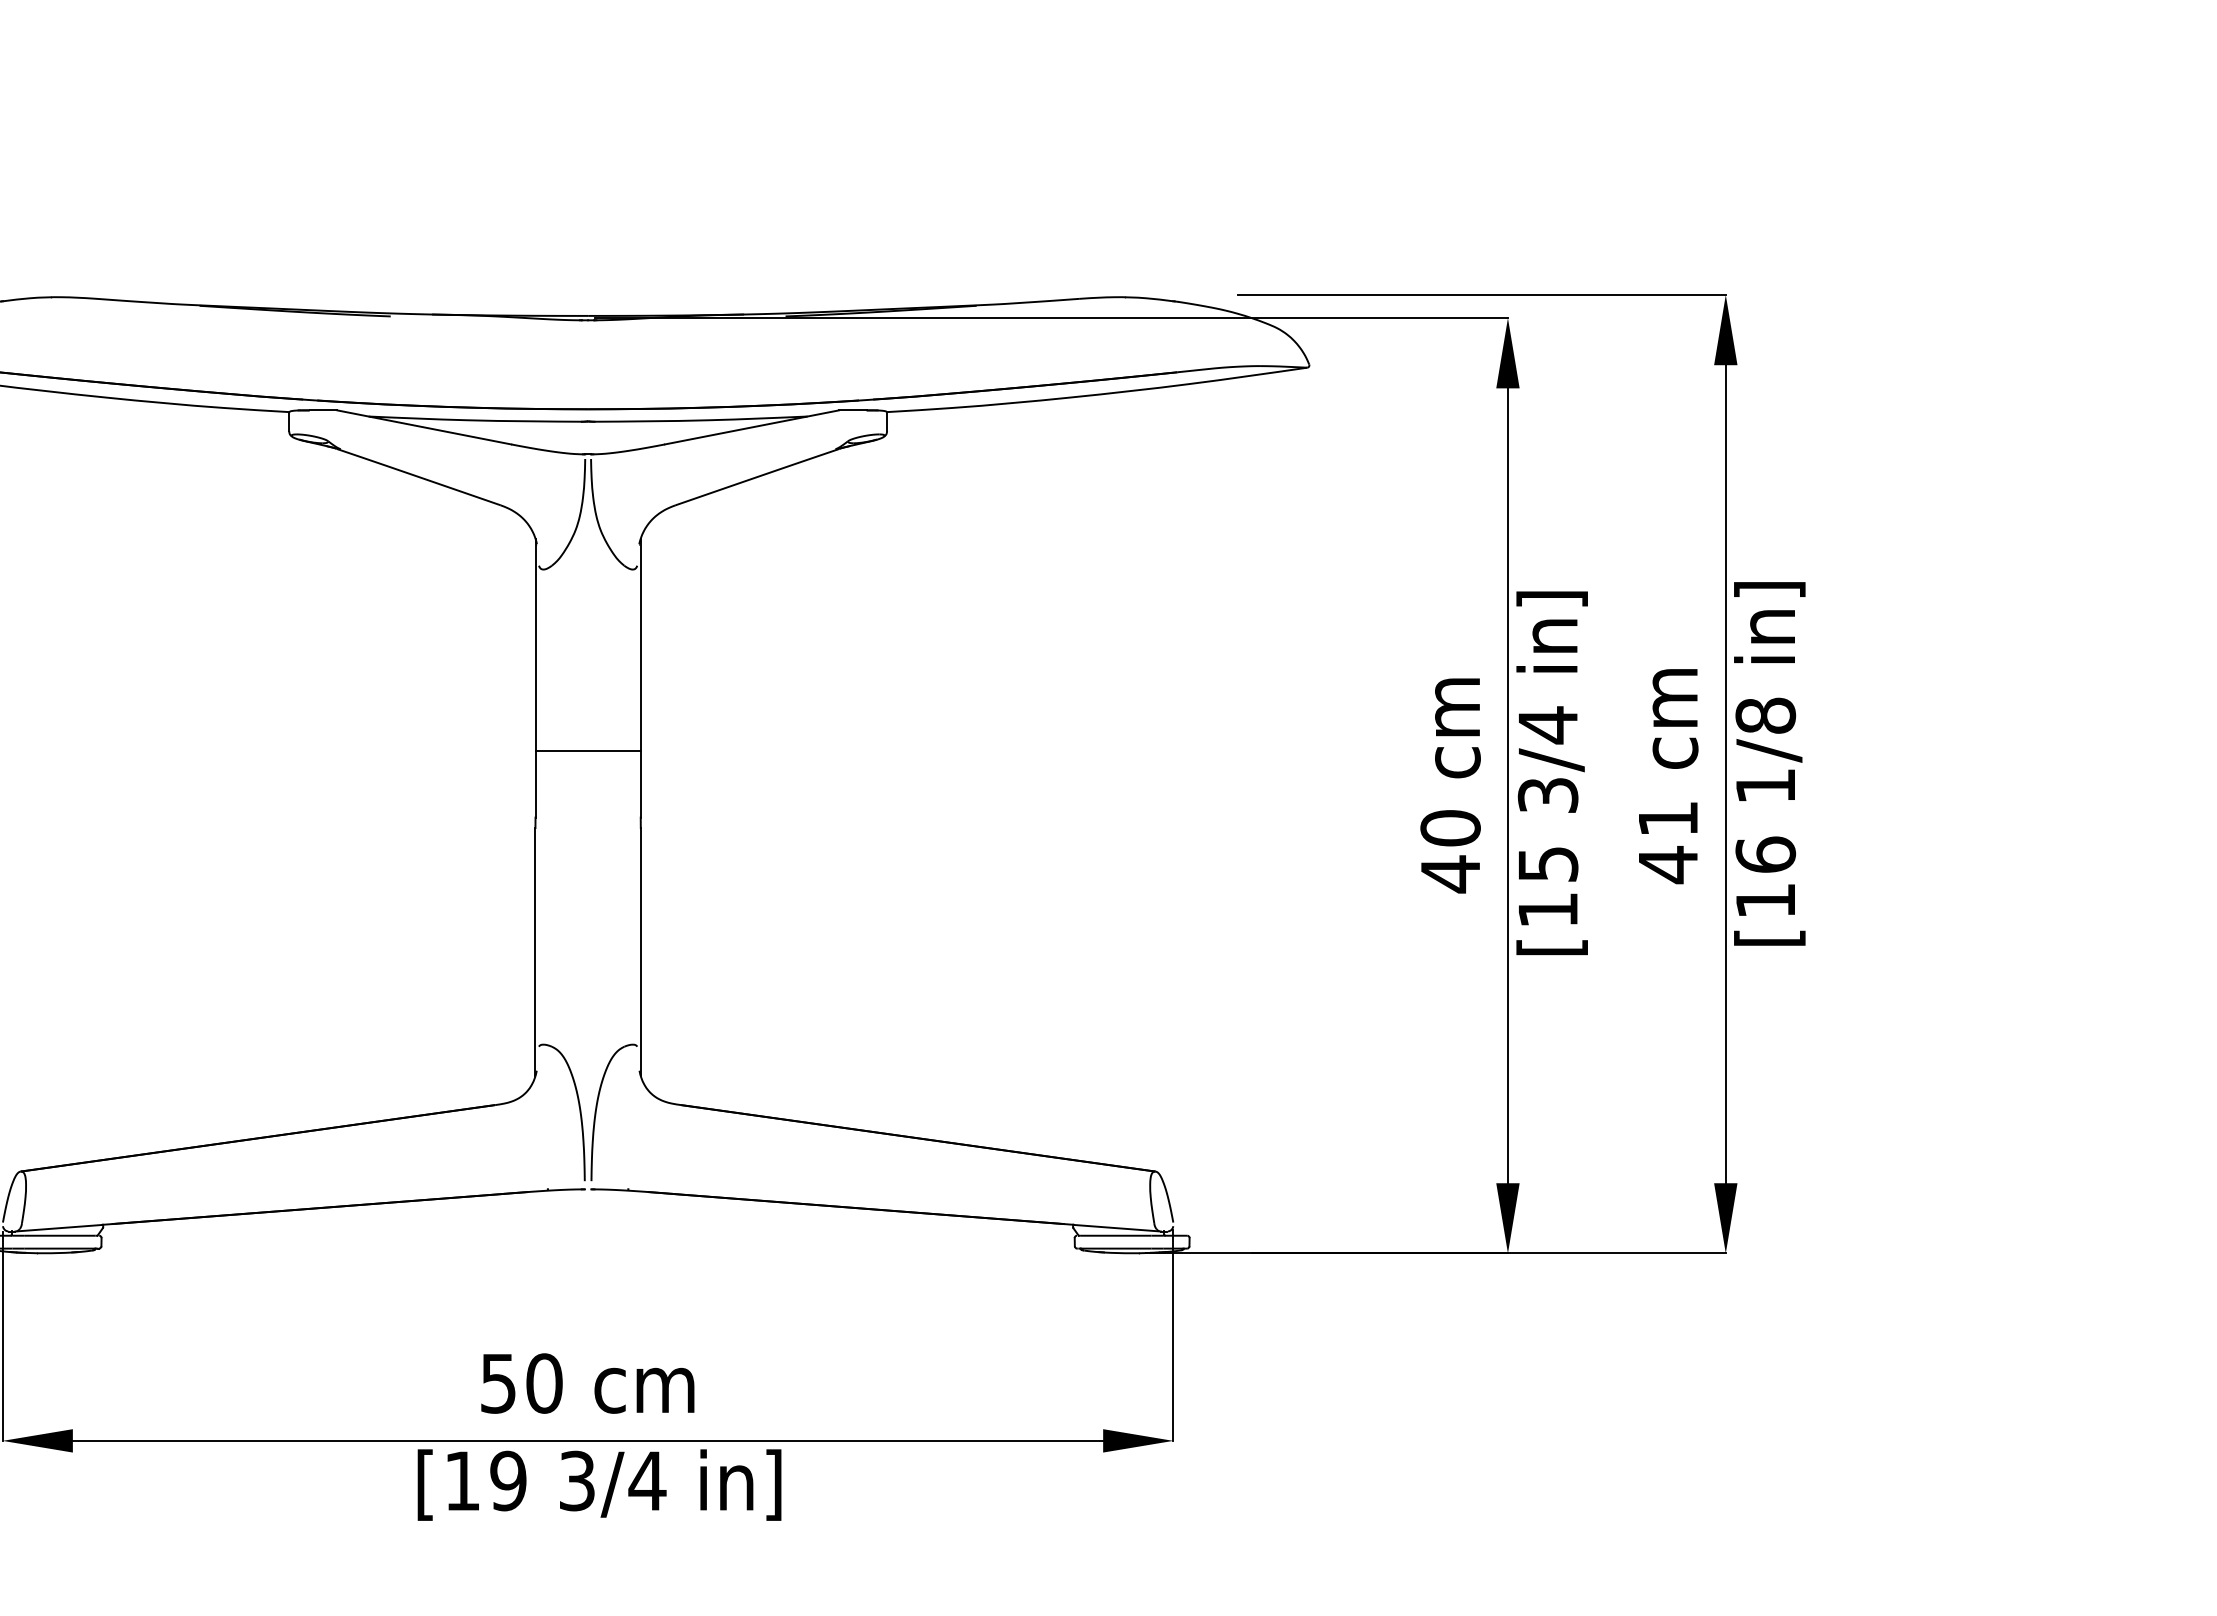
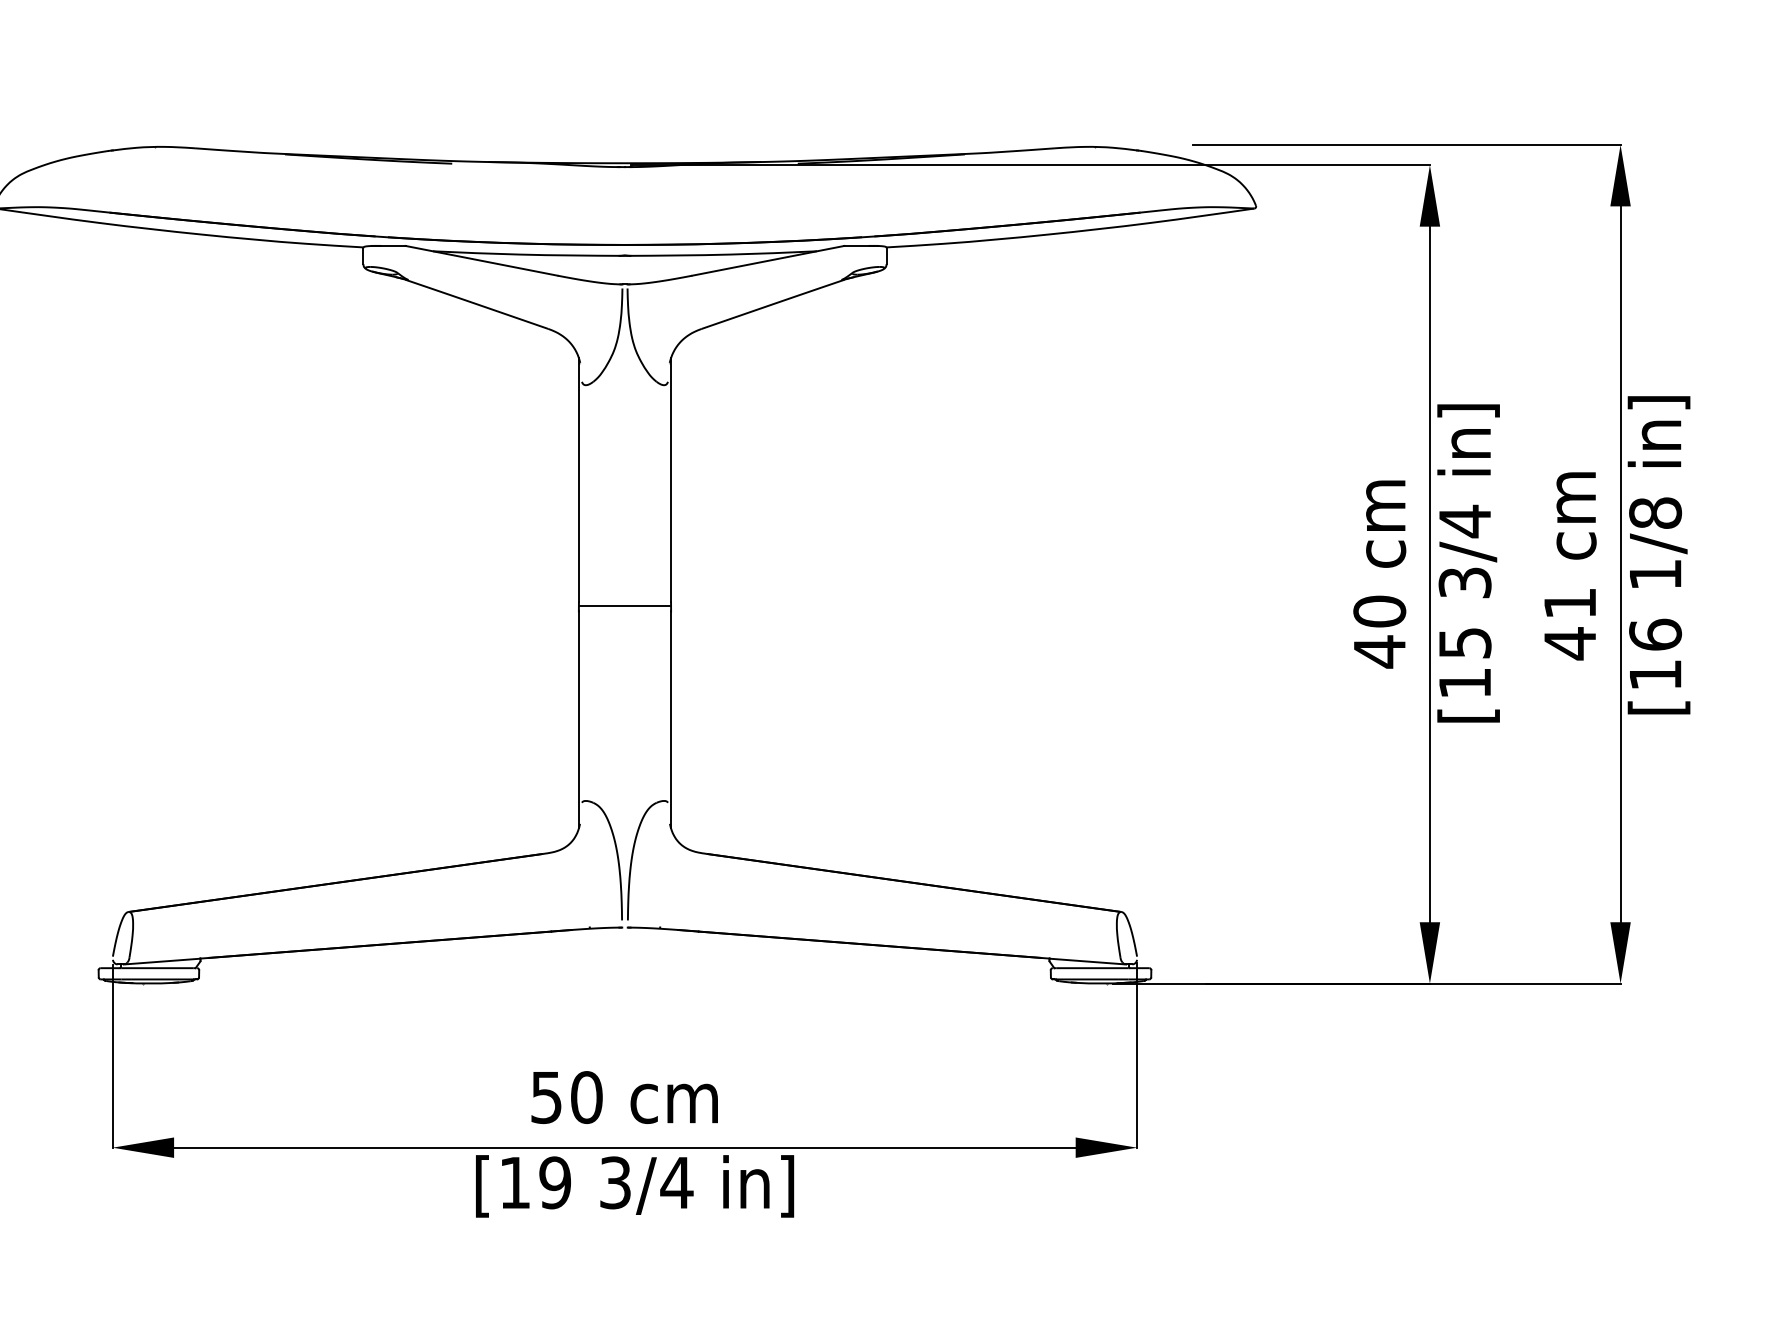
line: (587, 751) -> (624, 606), moved

